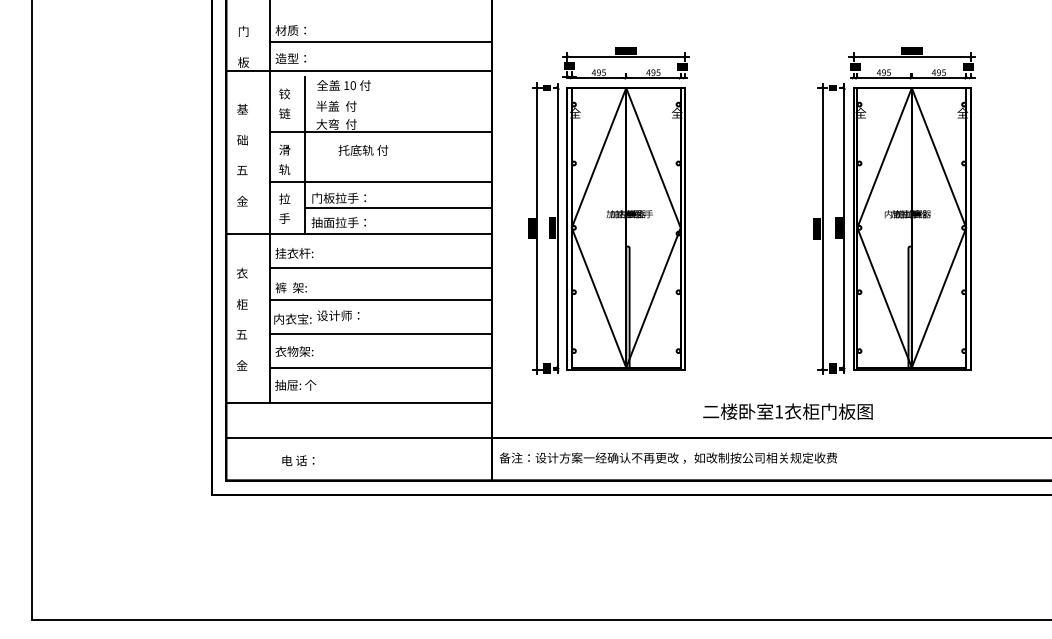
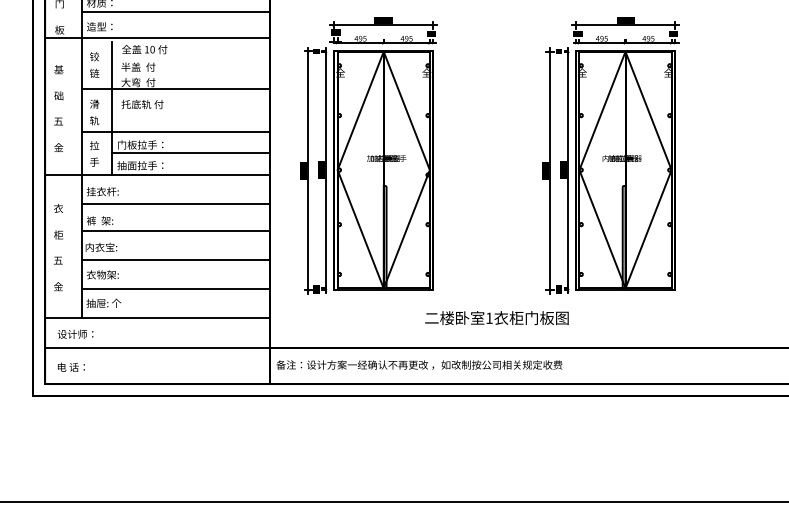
text: (363, 149) -> (142, 103), moved
text: (338, 315) -> (75, 334), moved
text: (787, 411) -> (496, 317), moved
text: (298, 460) -> (71, 367), moved

